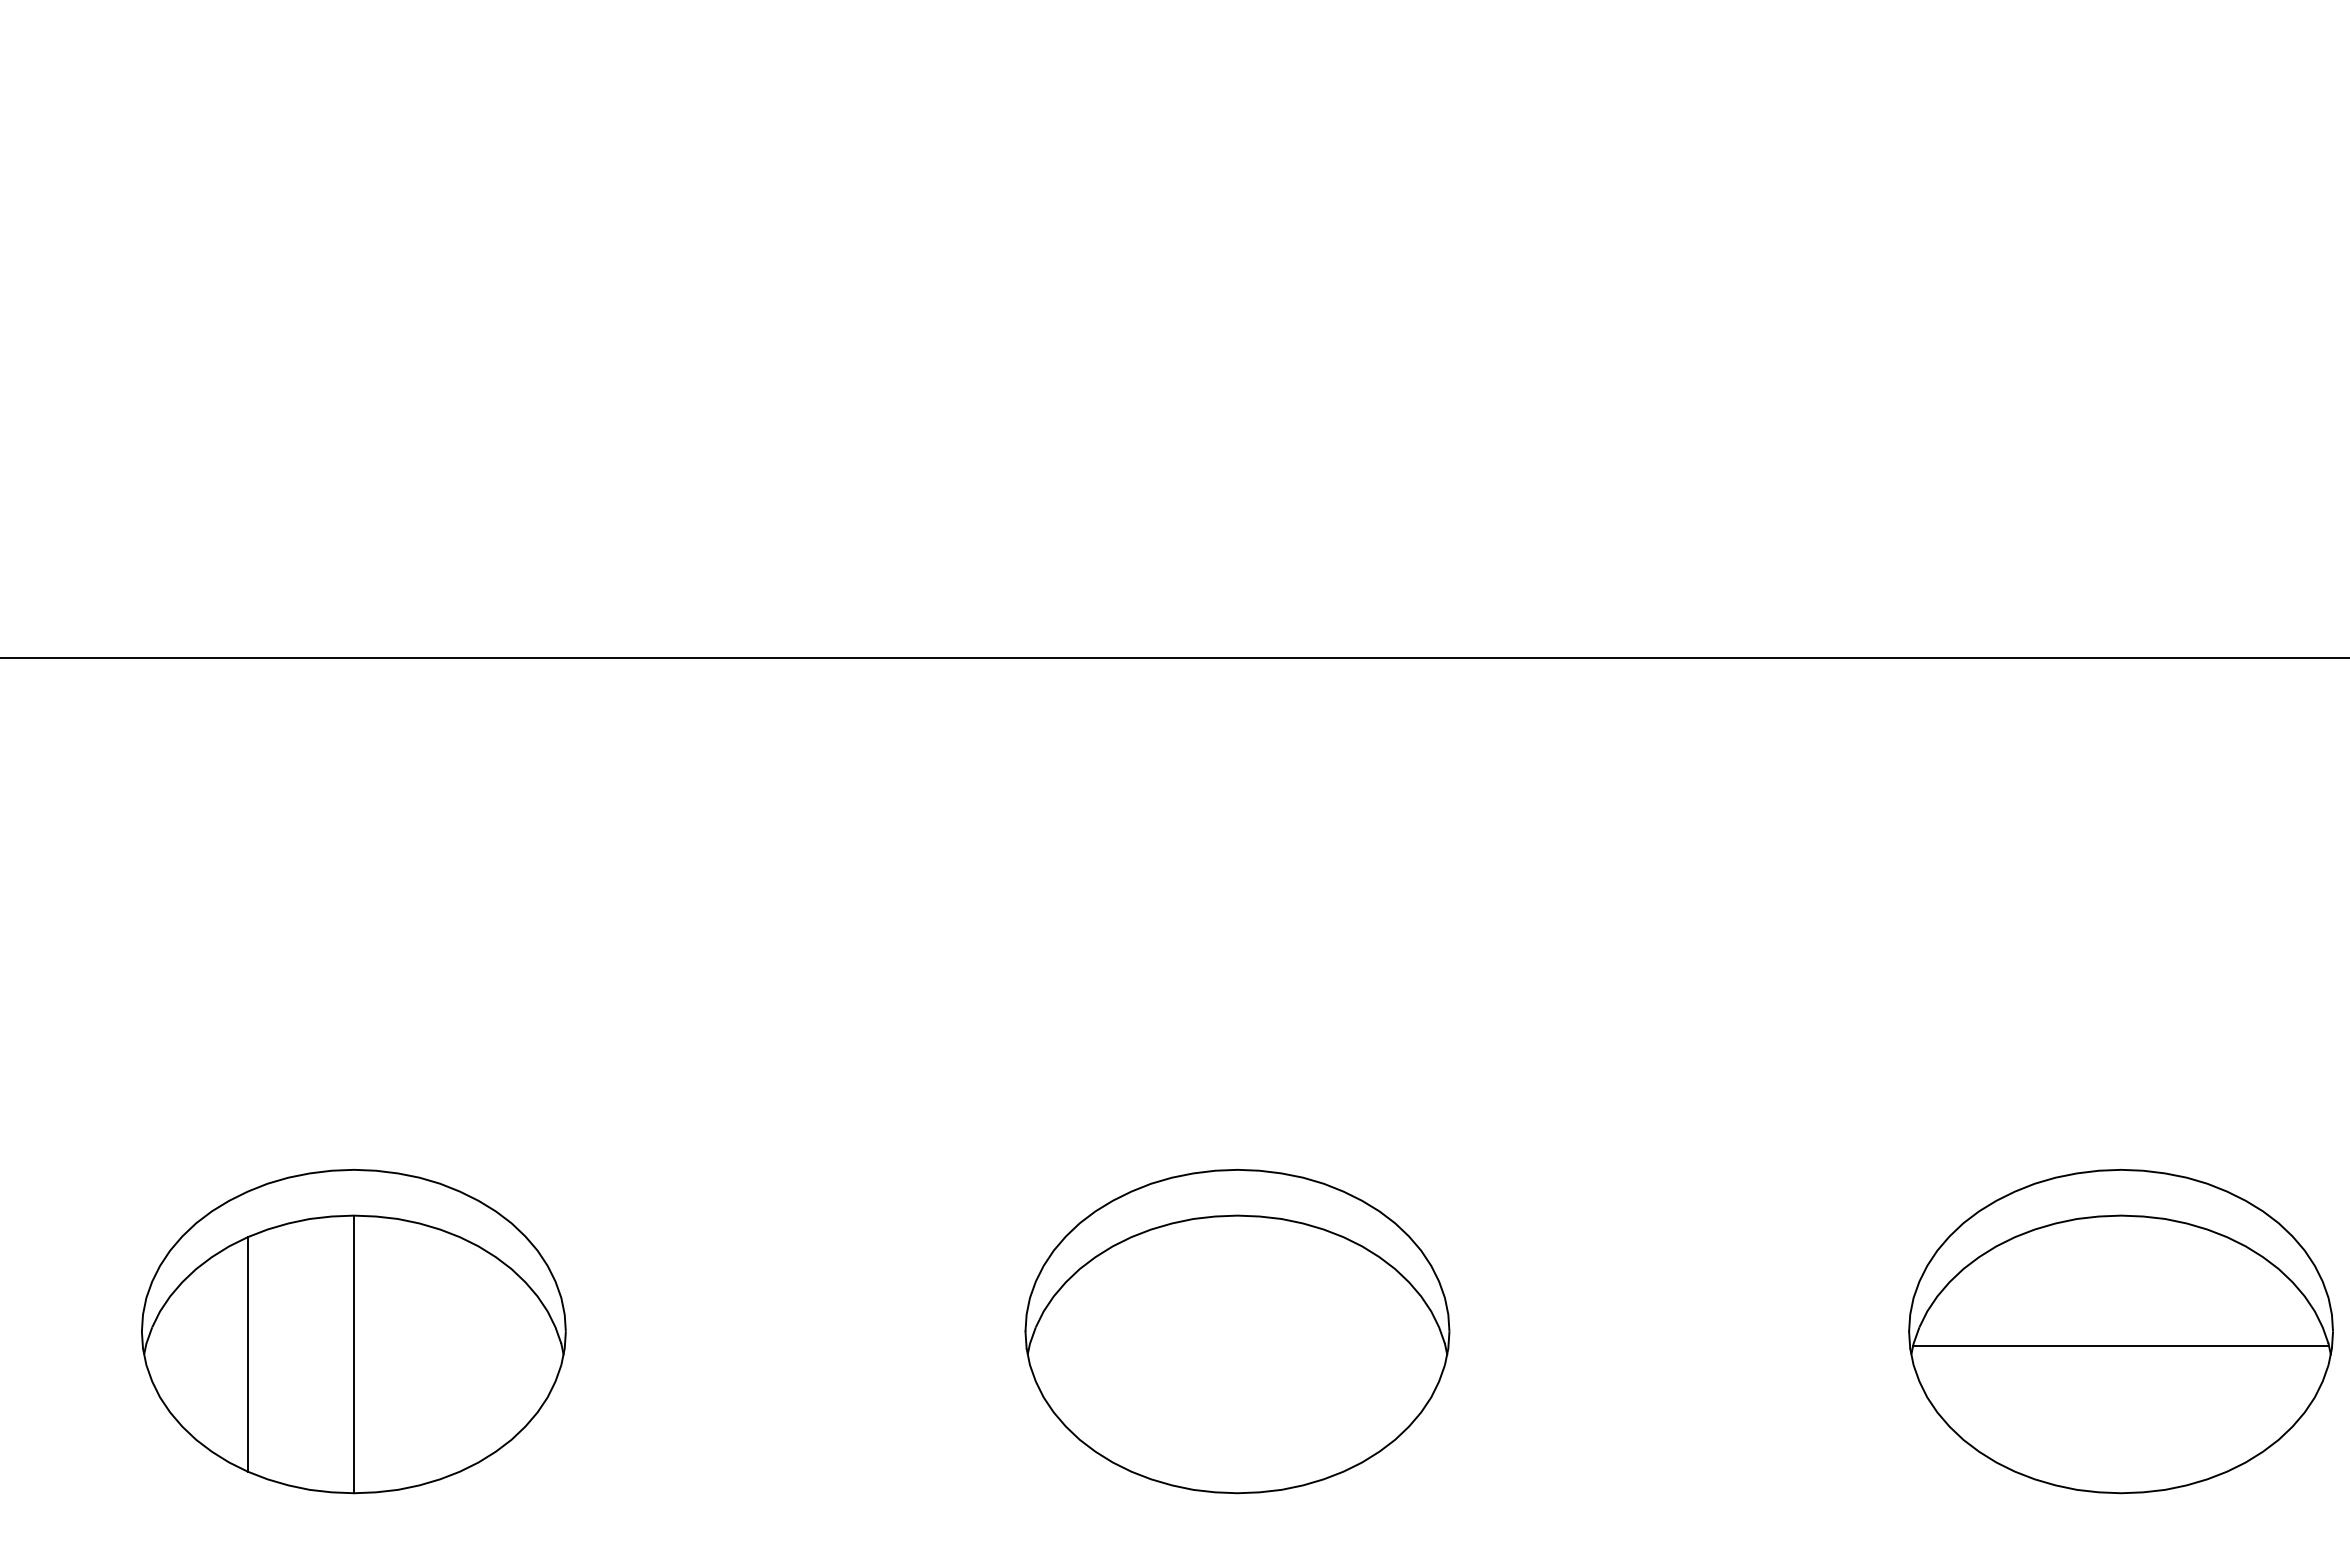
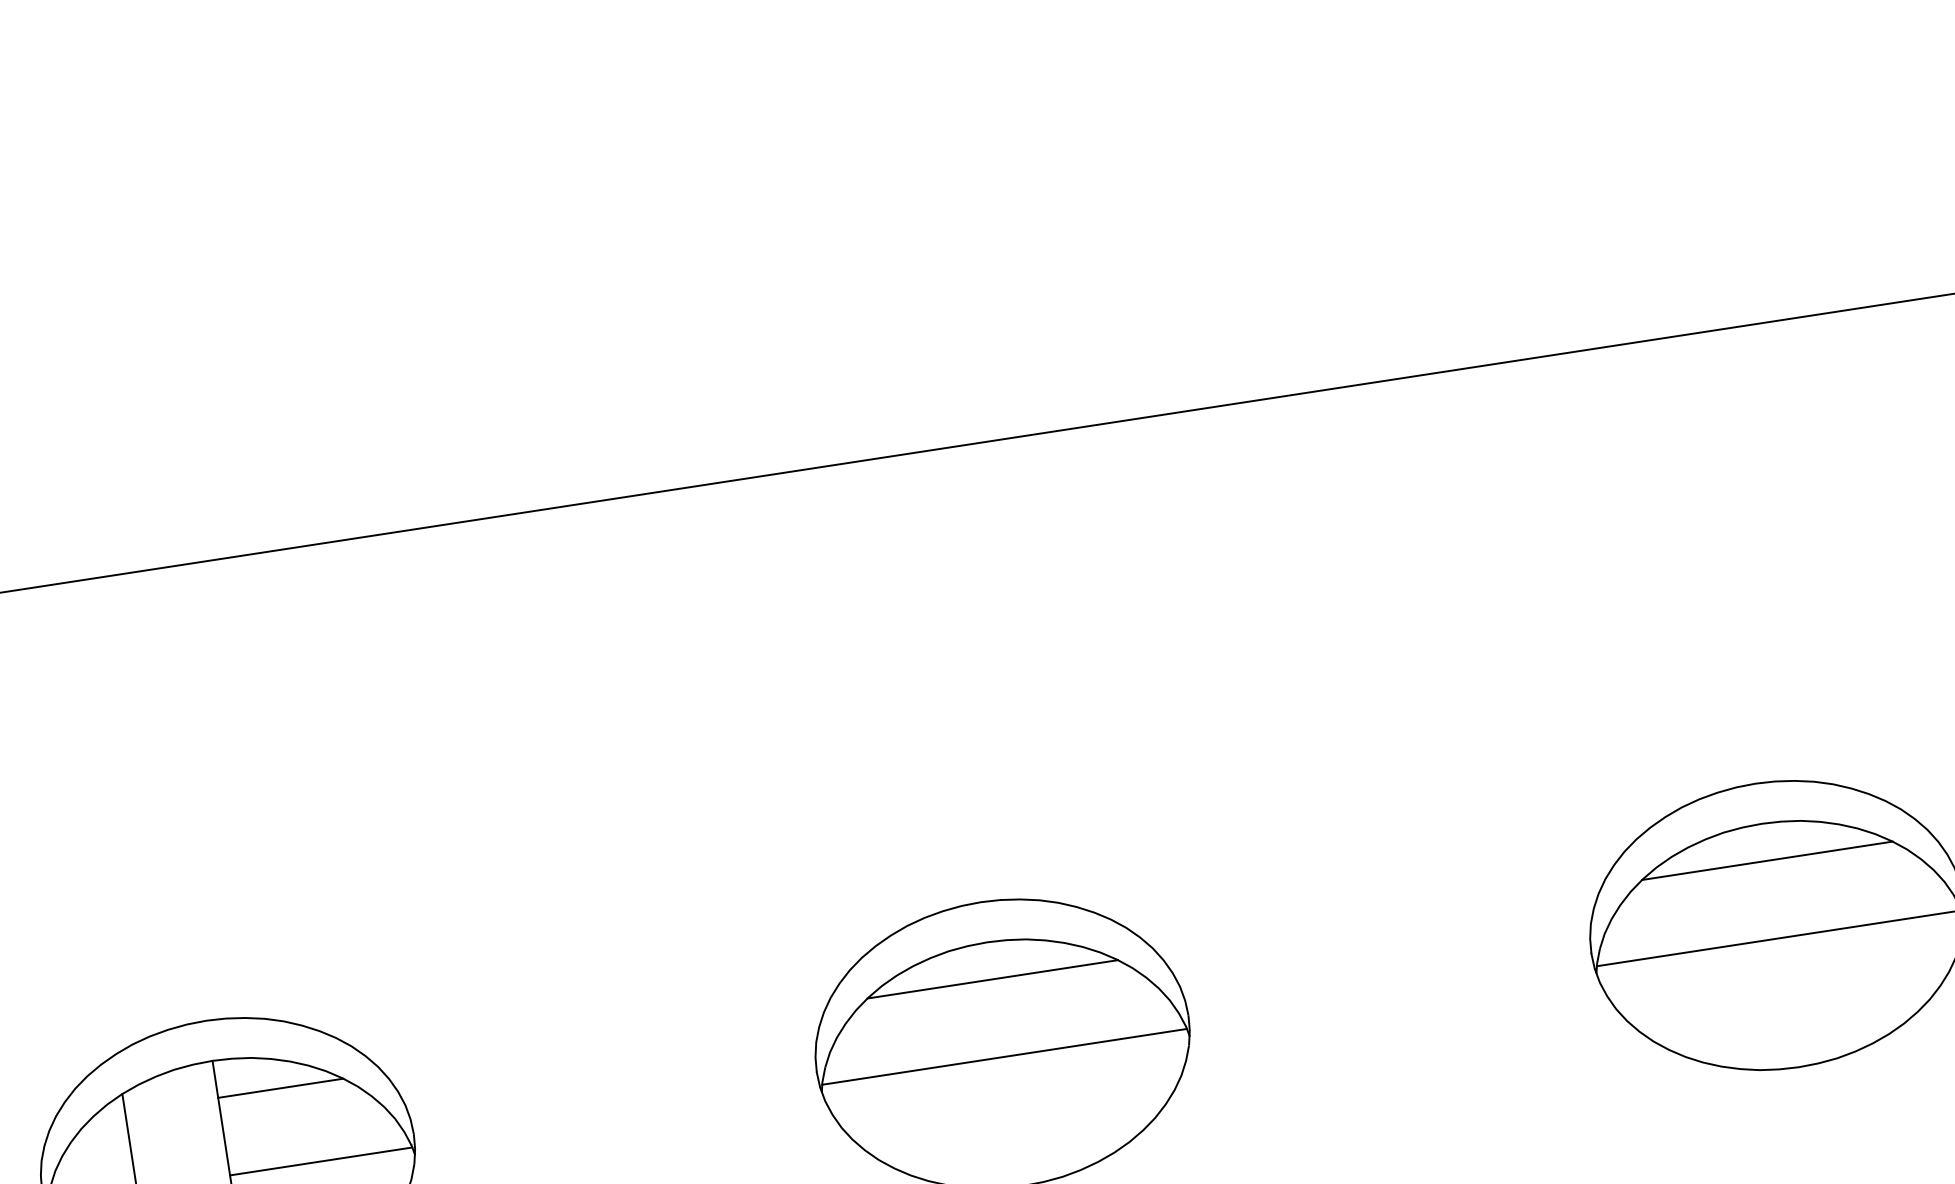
line: (424, 1257) -> (279, 1088), added
line: (1237, 1257) -> (992, 979), added
line: (2120, 1257) -> (1766, 860), added
line: (457, 1346) -> (320, 1161), added
line: (1237, 1346) -> (1004, 1057), added

